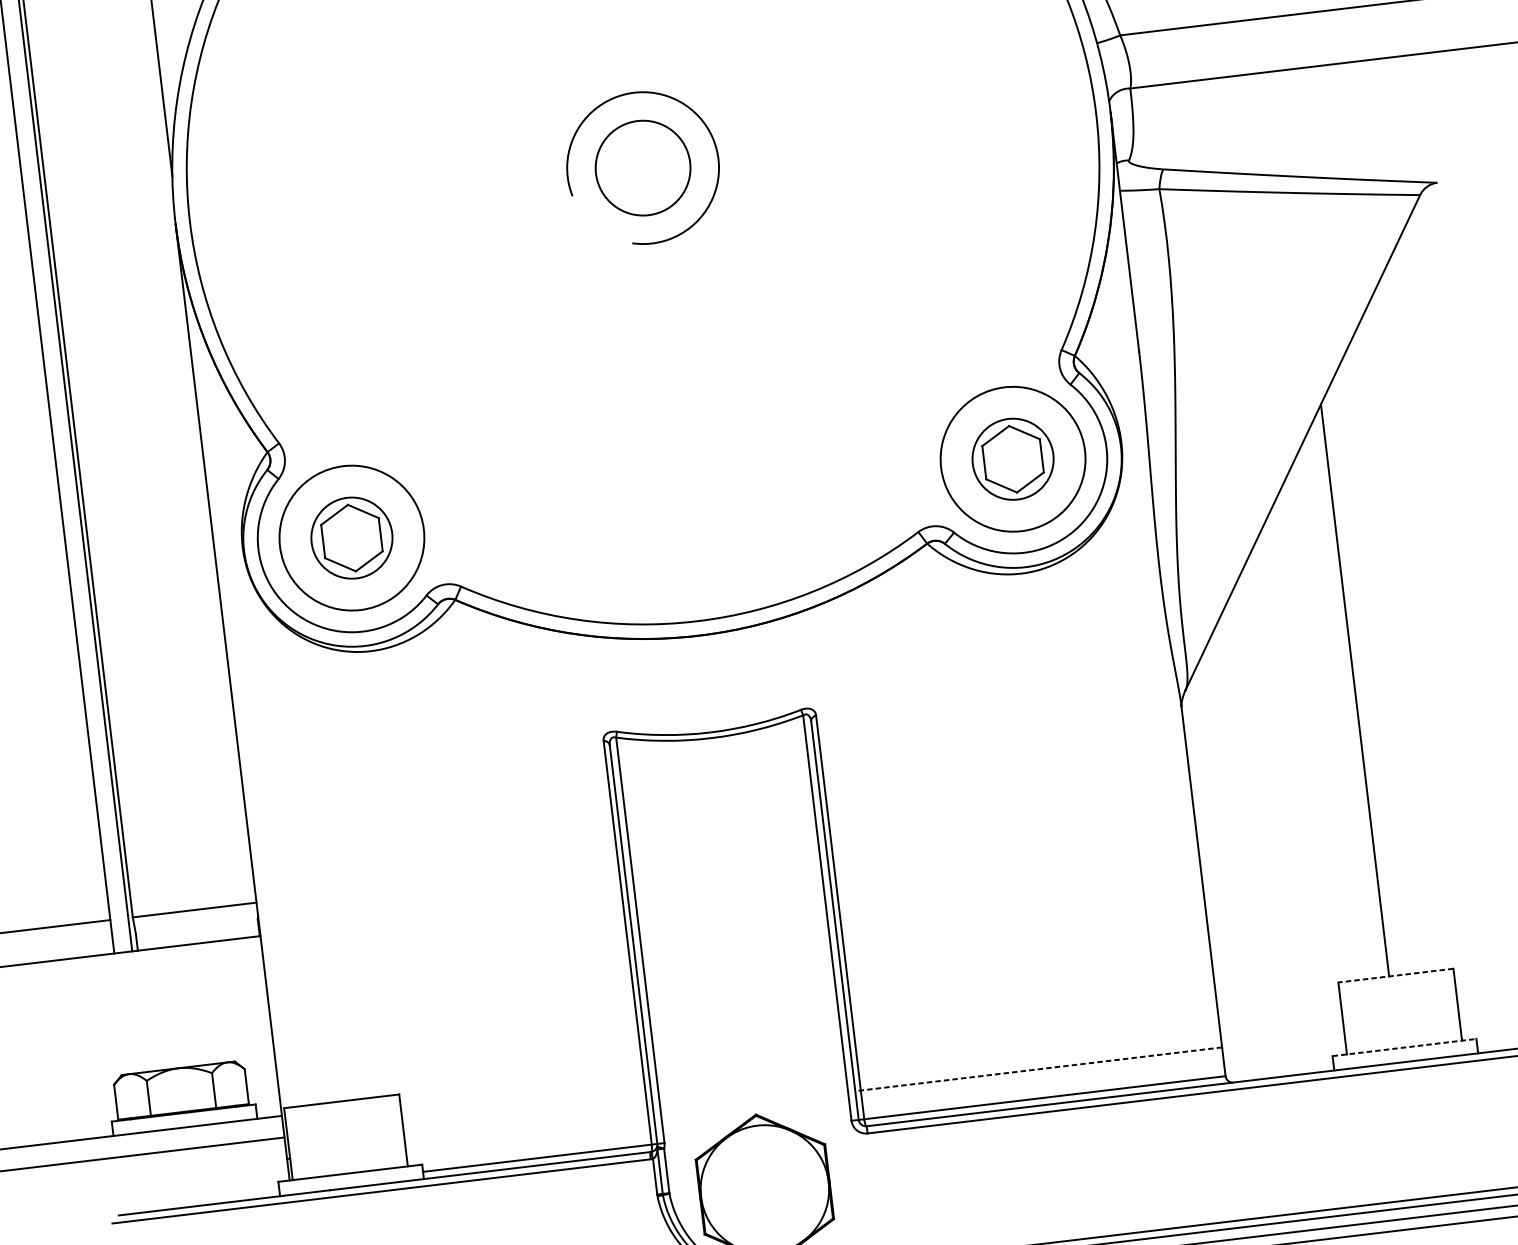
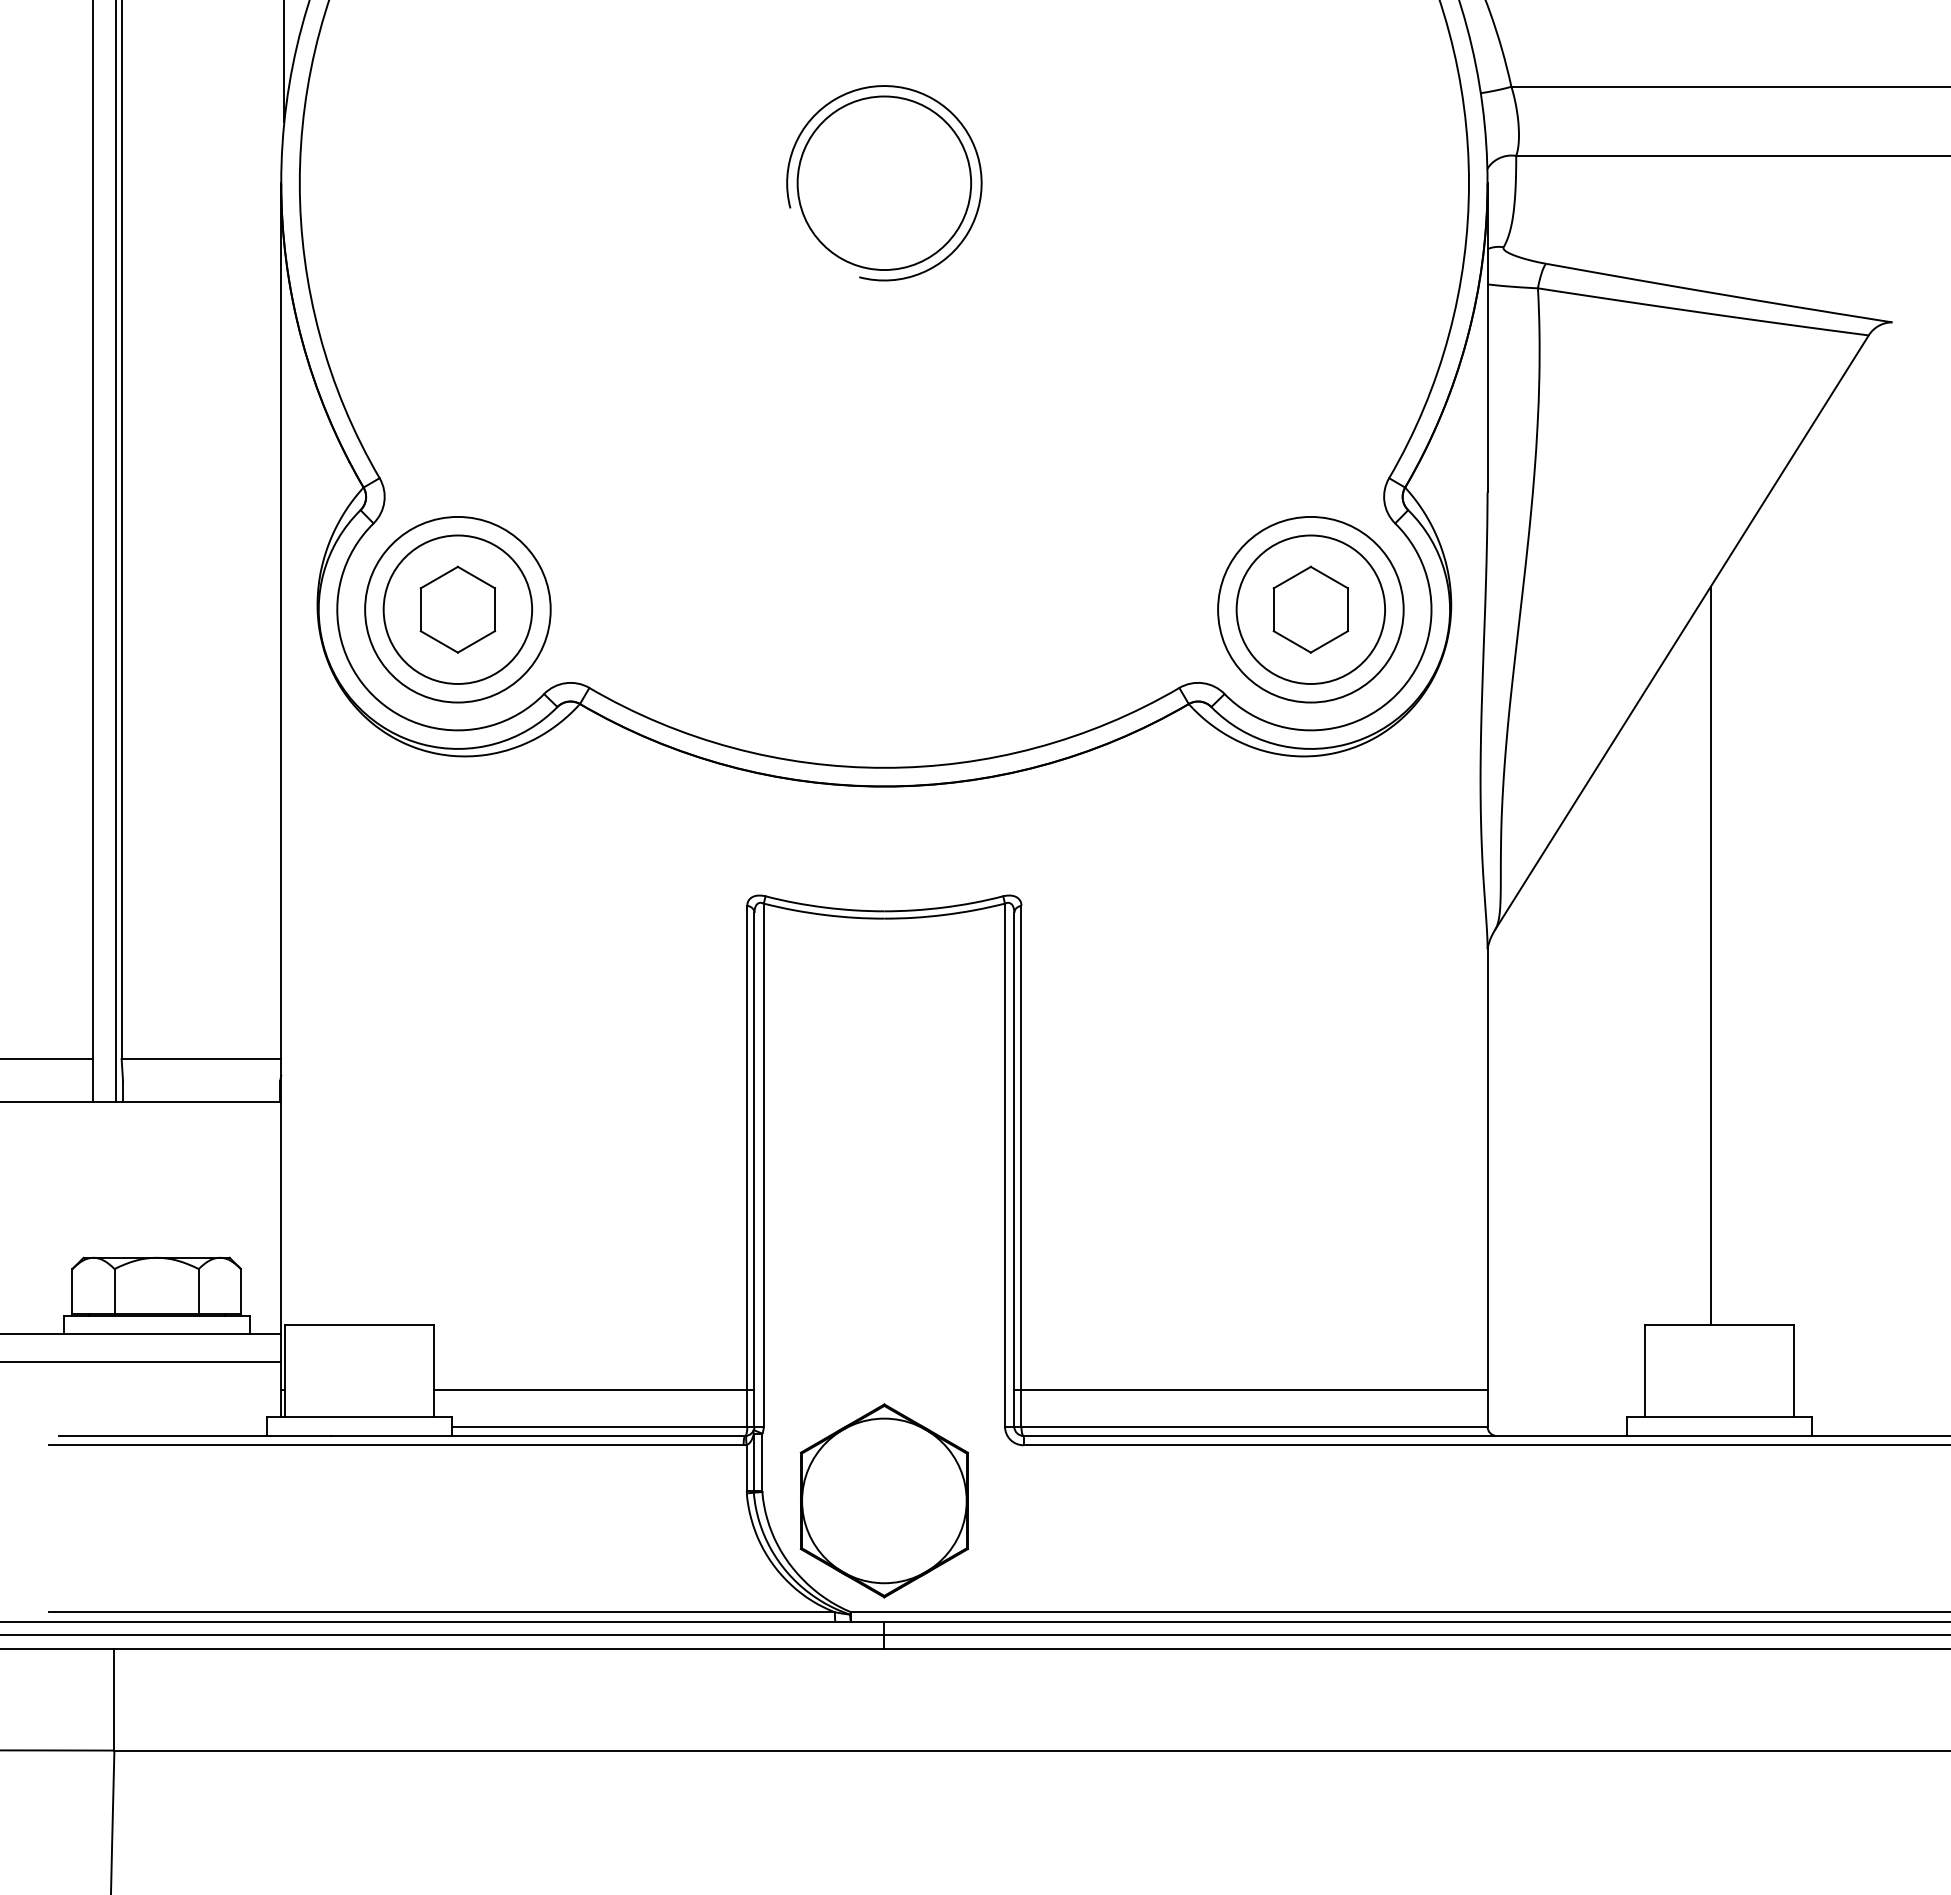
circle: (643, 168) -> (884, 183), size x1.43
circle: (1012, 459) -> (1310, 609), size x1.43
circle: (351, 537) -> (457, 609), size x1.43
line: (1395, 975) -> (1719, 1324), dashed -> solid
line: (1404, 1047) -> (1719, 1417), dashed -> solid
line: (1038, 1069) -> (1250, 1389), dashed -> solid
line: (529, 1129) -> (593, 1389), added

